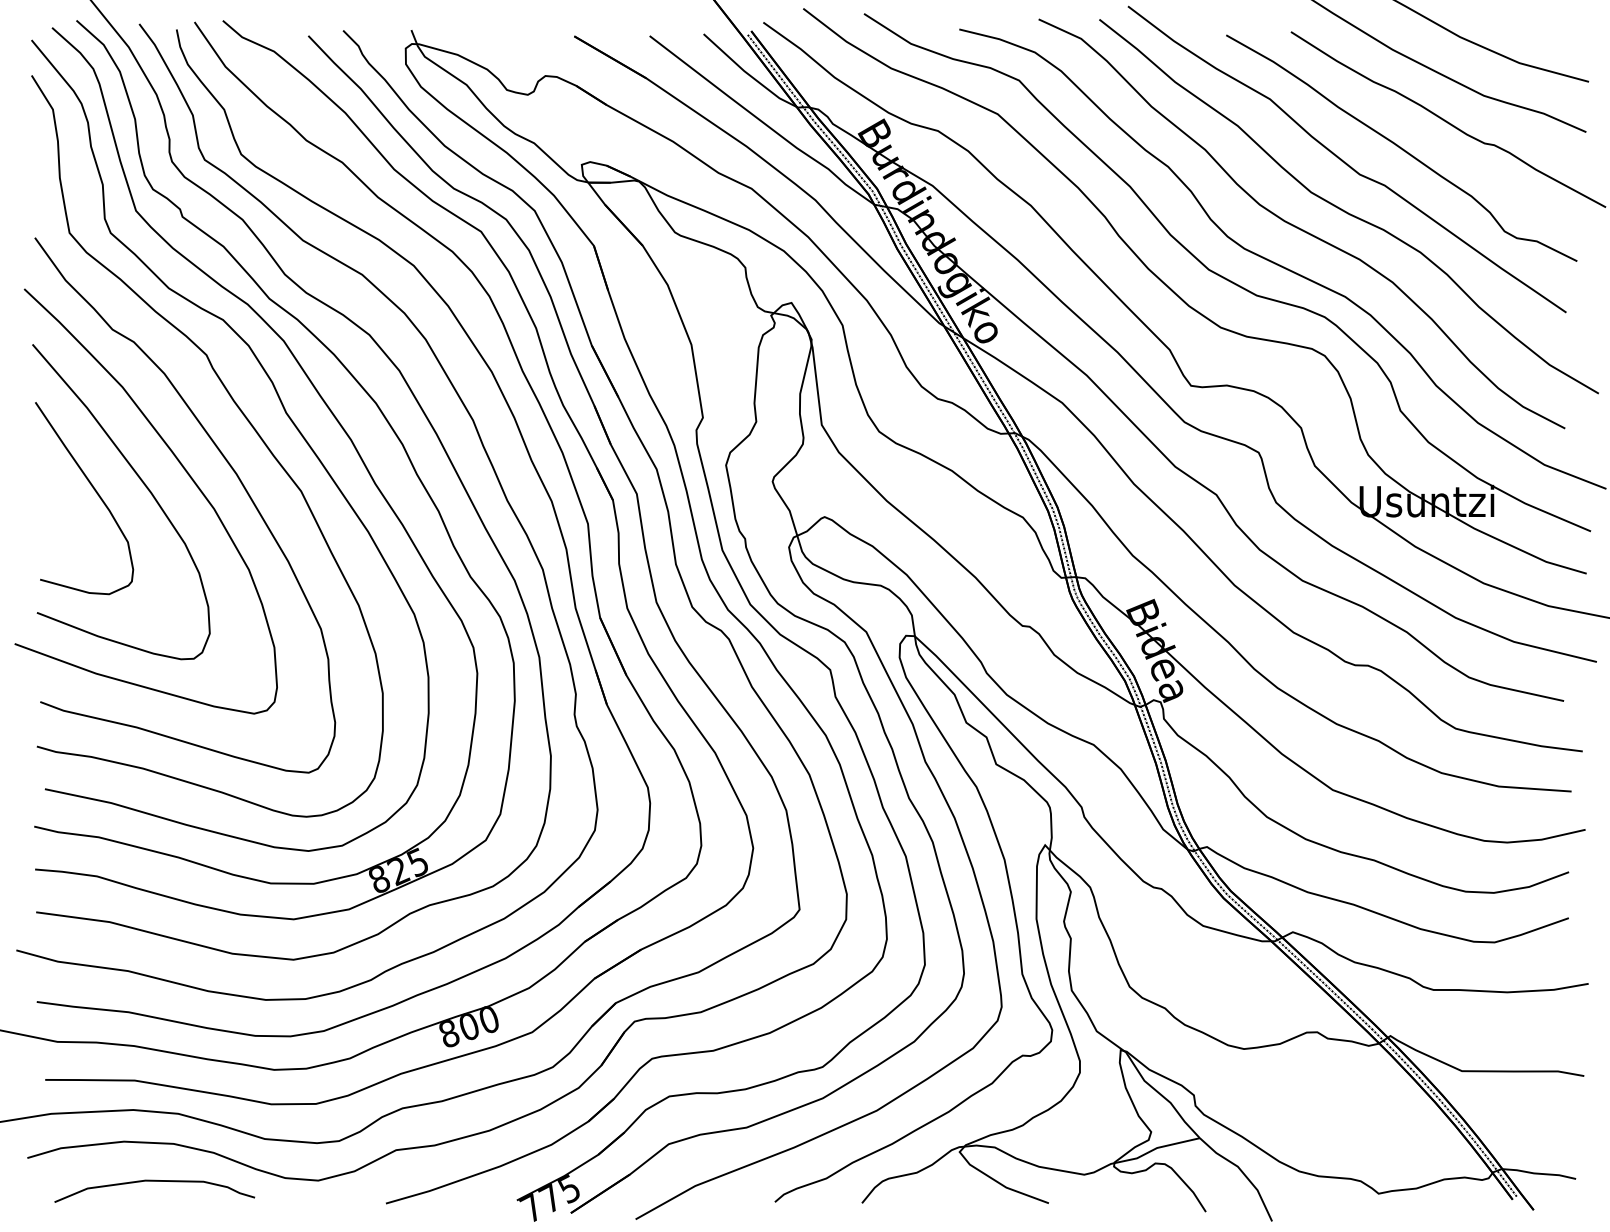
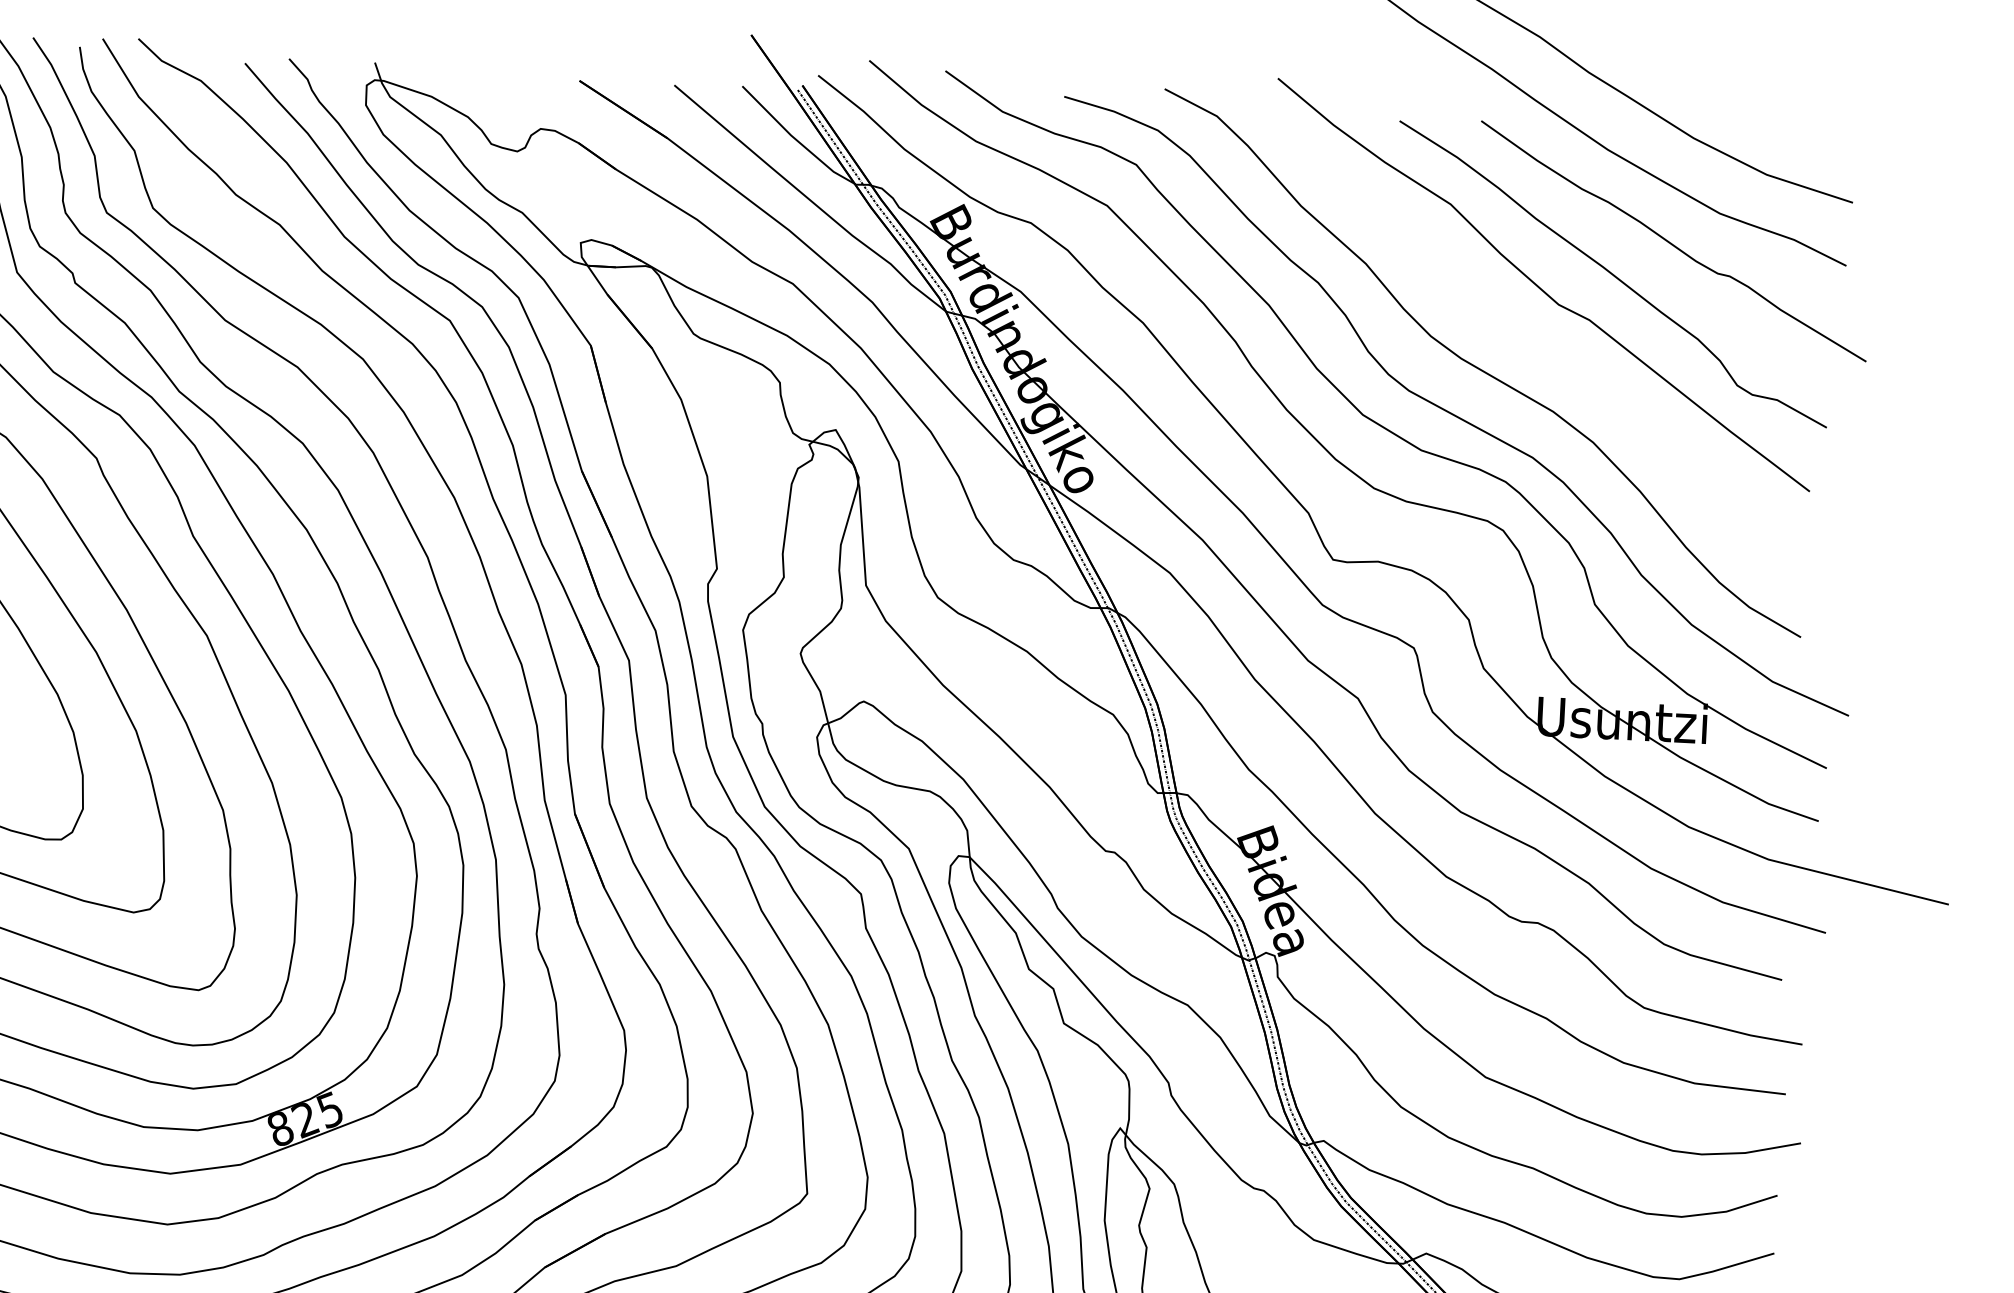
part: (1348, 206) -> (1542, 344), removed

